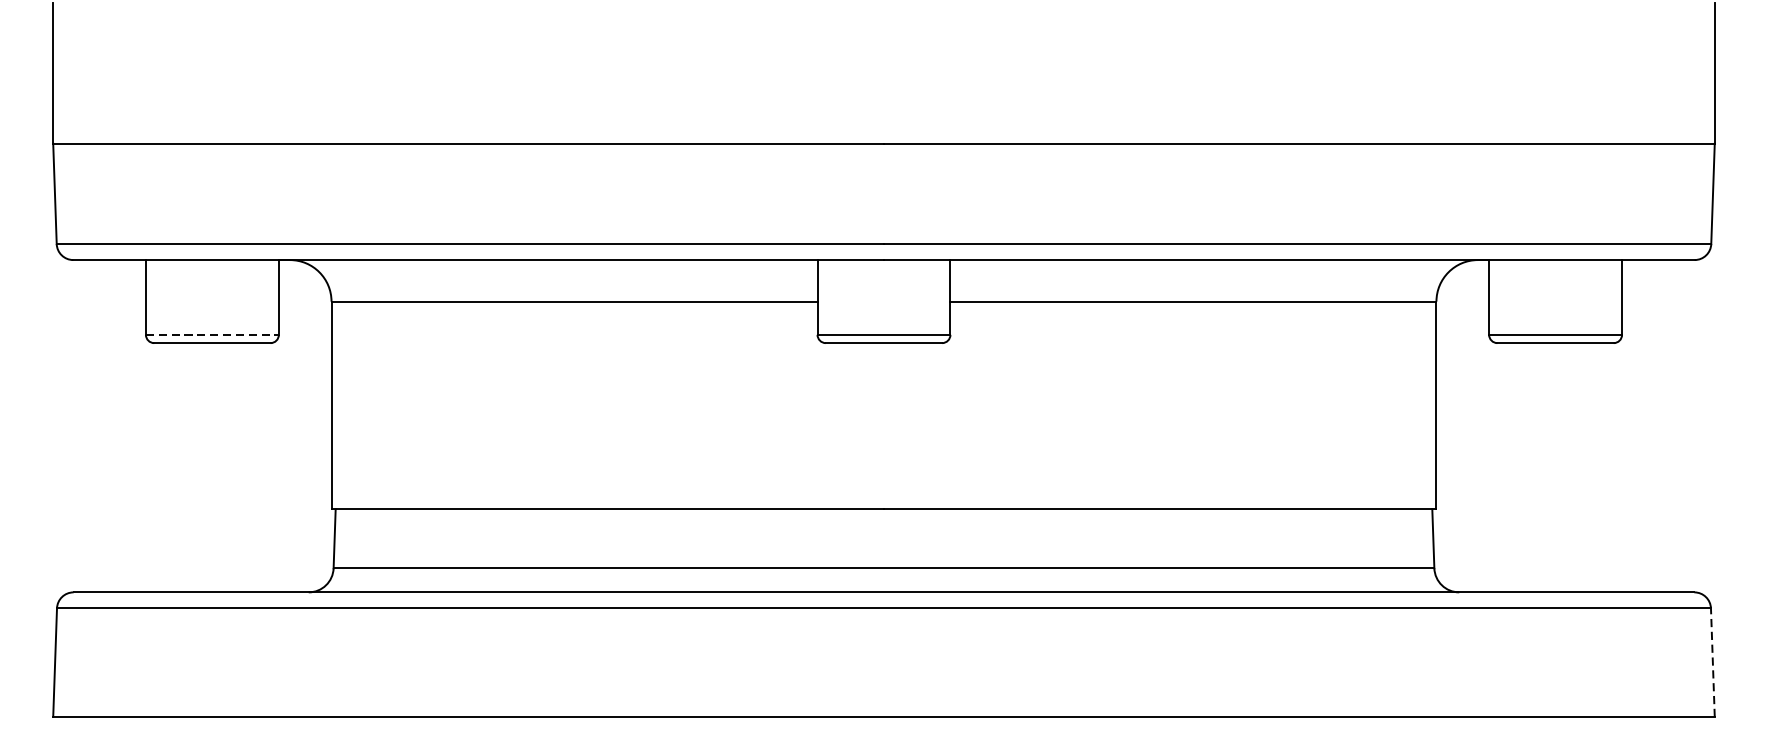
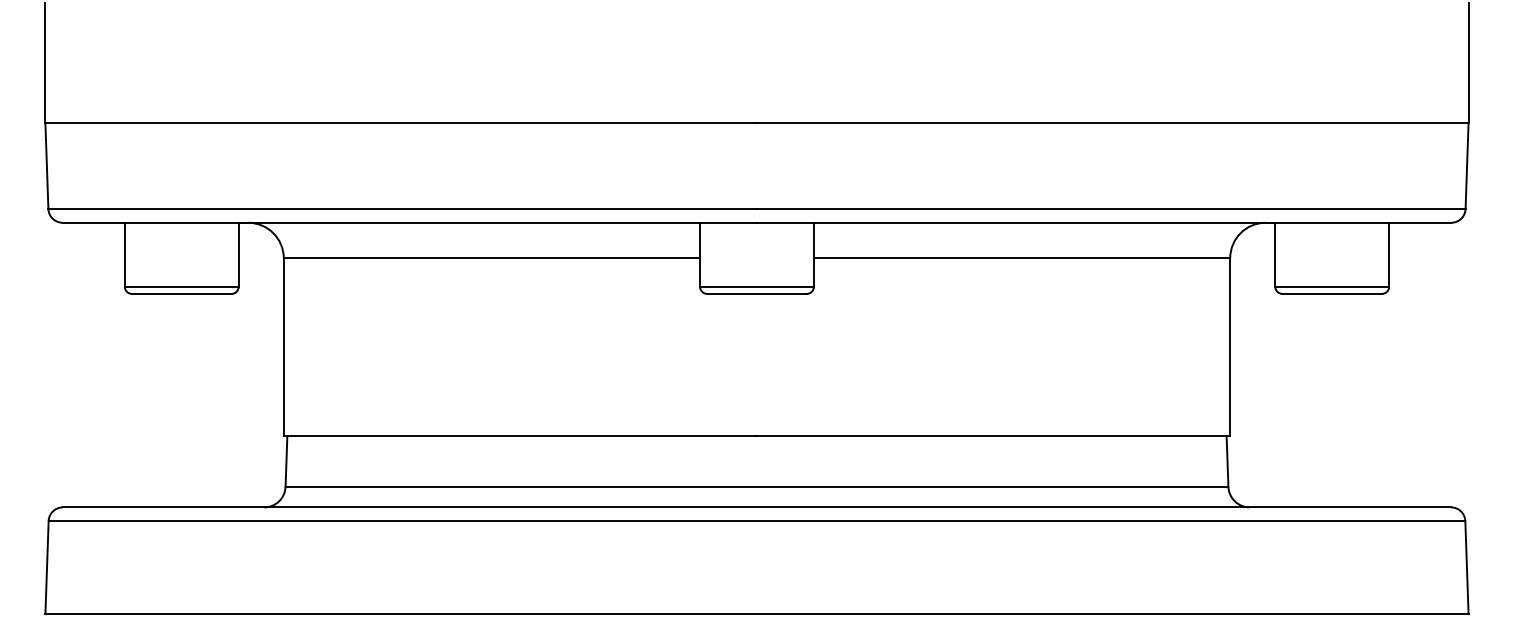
line: (212, 334) -> (181, 286), dashed -> solid
line: (1712, 662) -> (1466, 567), dashed -> solid

